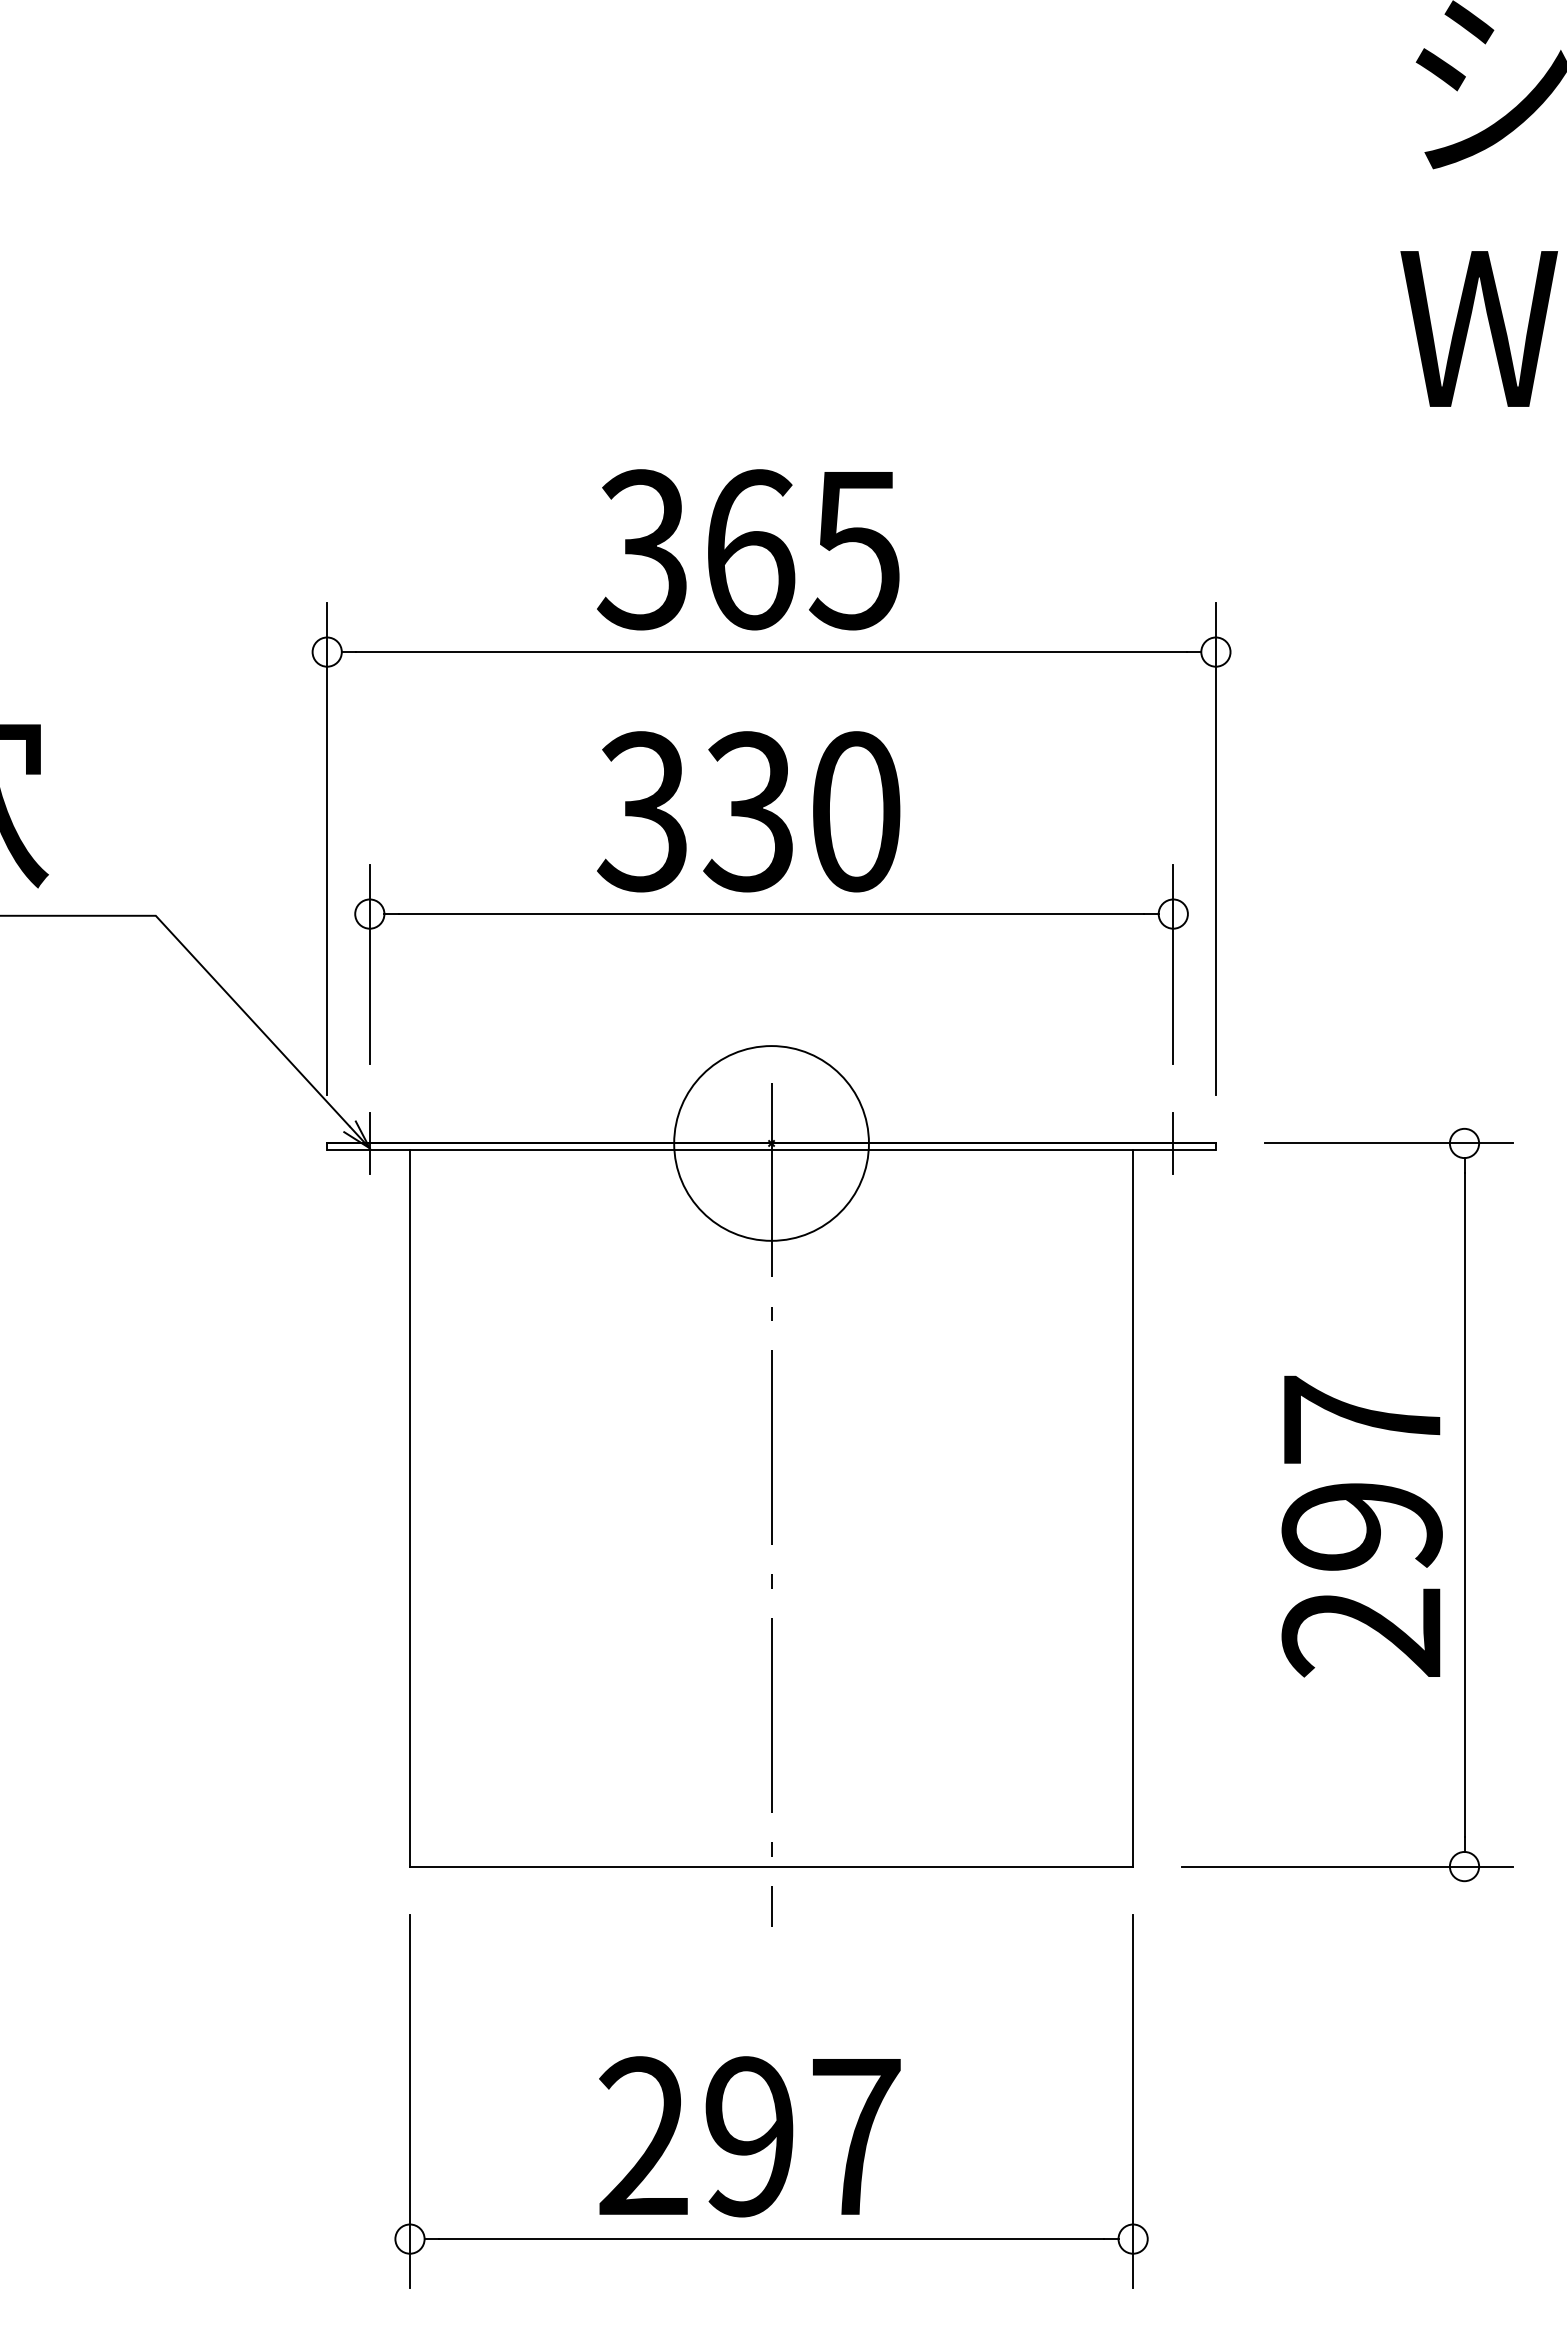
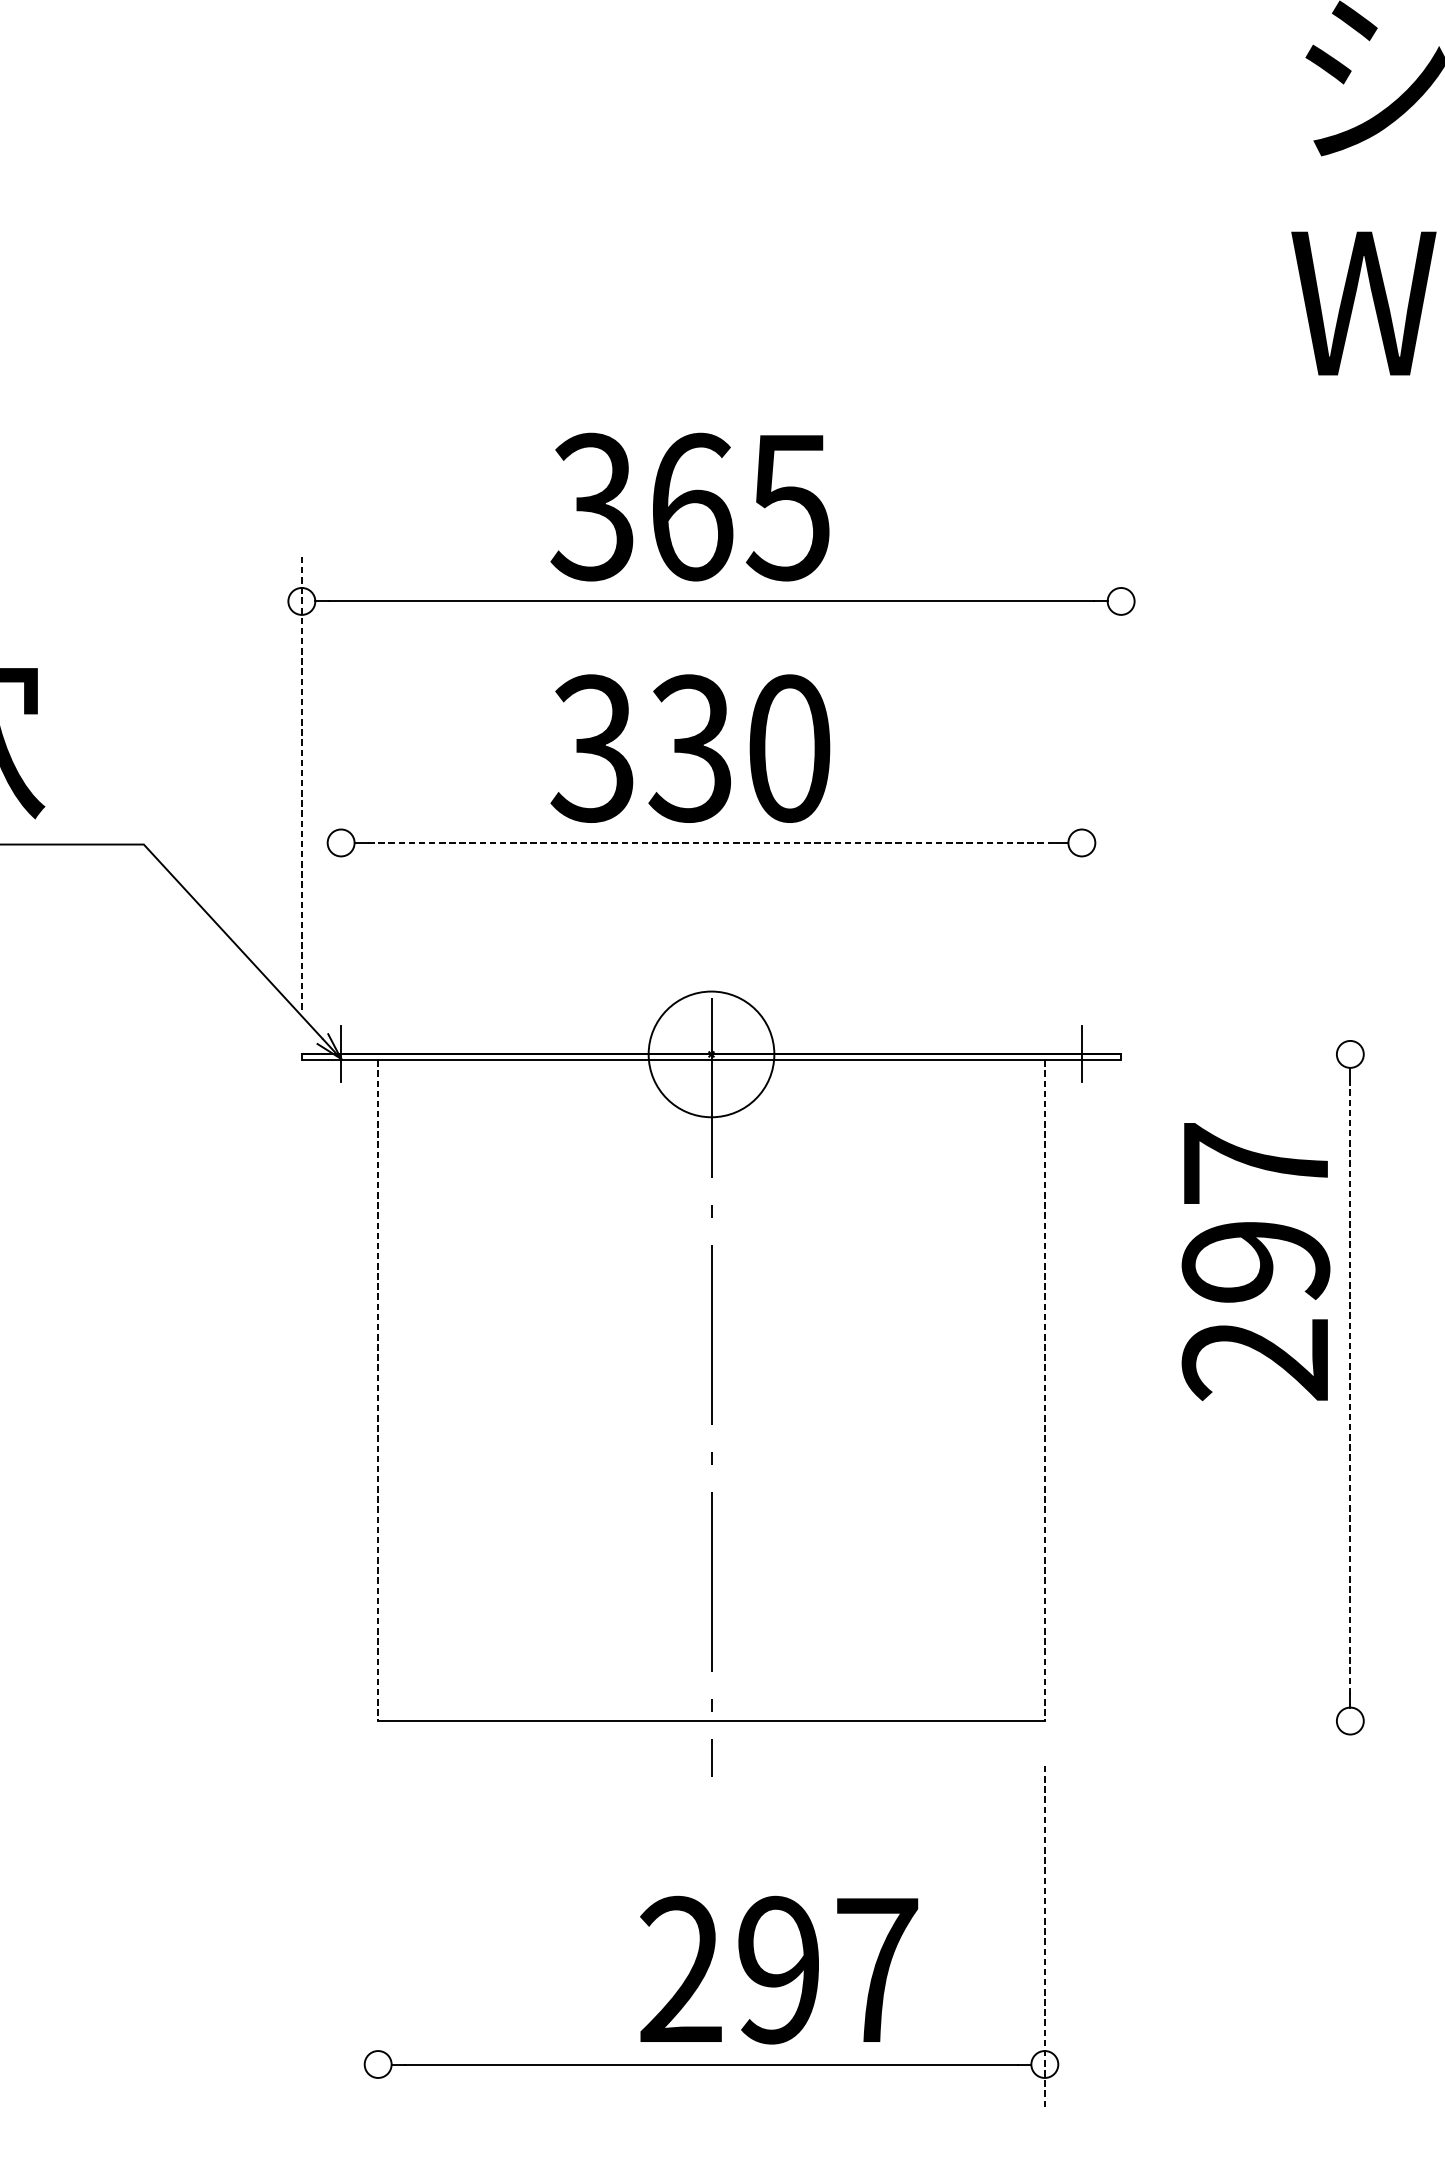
line: (1215, 848) -> (1120, 782), removed
line: (327, 849) -> (302, 783), solid -> dashed
line: (771, 914) -> (711, 843), solid -> dashed
line: (369, 964) -> (340, 889), removed
line: (1173, 964) -> (1082, 889), removed
circle: (771, 1143) -> (711, 1054), size x0.7
line: (1388, 1143) -> (1280, 1054), removed
line: (1464, 1504) -> (1350, 1387), solid -> dashed
line: (410, 1508) -> (378, 1390), solid -> dashed
line: (1133, 1508) -> (1045, 1390), solid -> dashed
text: (1361, 1526) -> (1255, 1261), moved
line: (1347, 1866) -> (1242, 1720), removed
line: (410, 2101) -> (378, 1937), removed
line: (1133, 2102) -> (1045, 1938), solid -> dashed
text: (749, 2136) -> (778, 1969), moved

